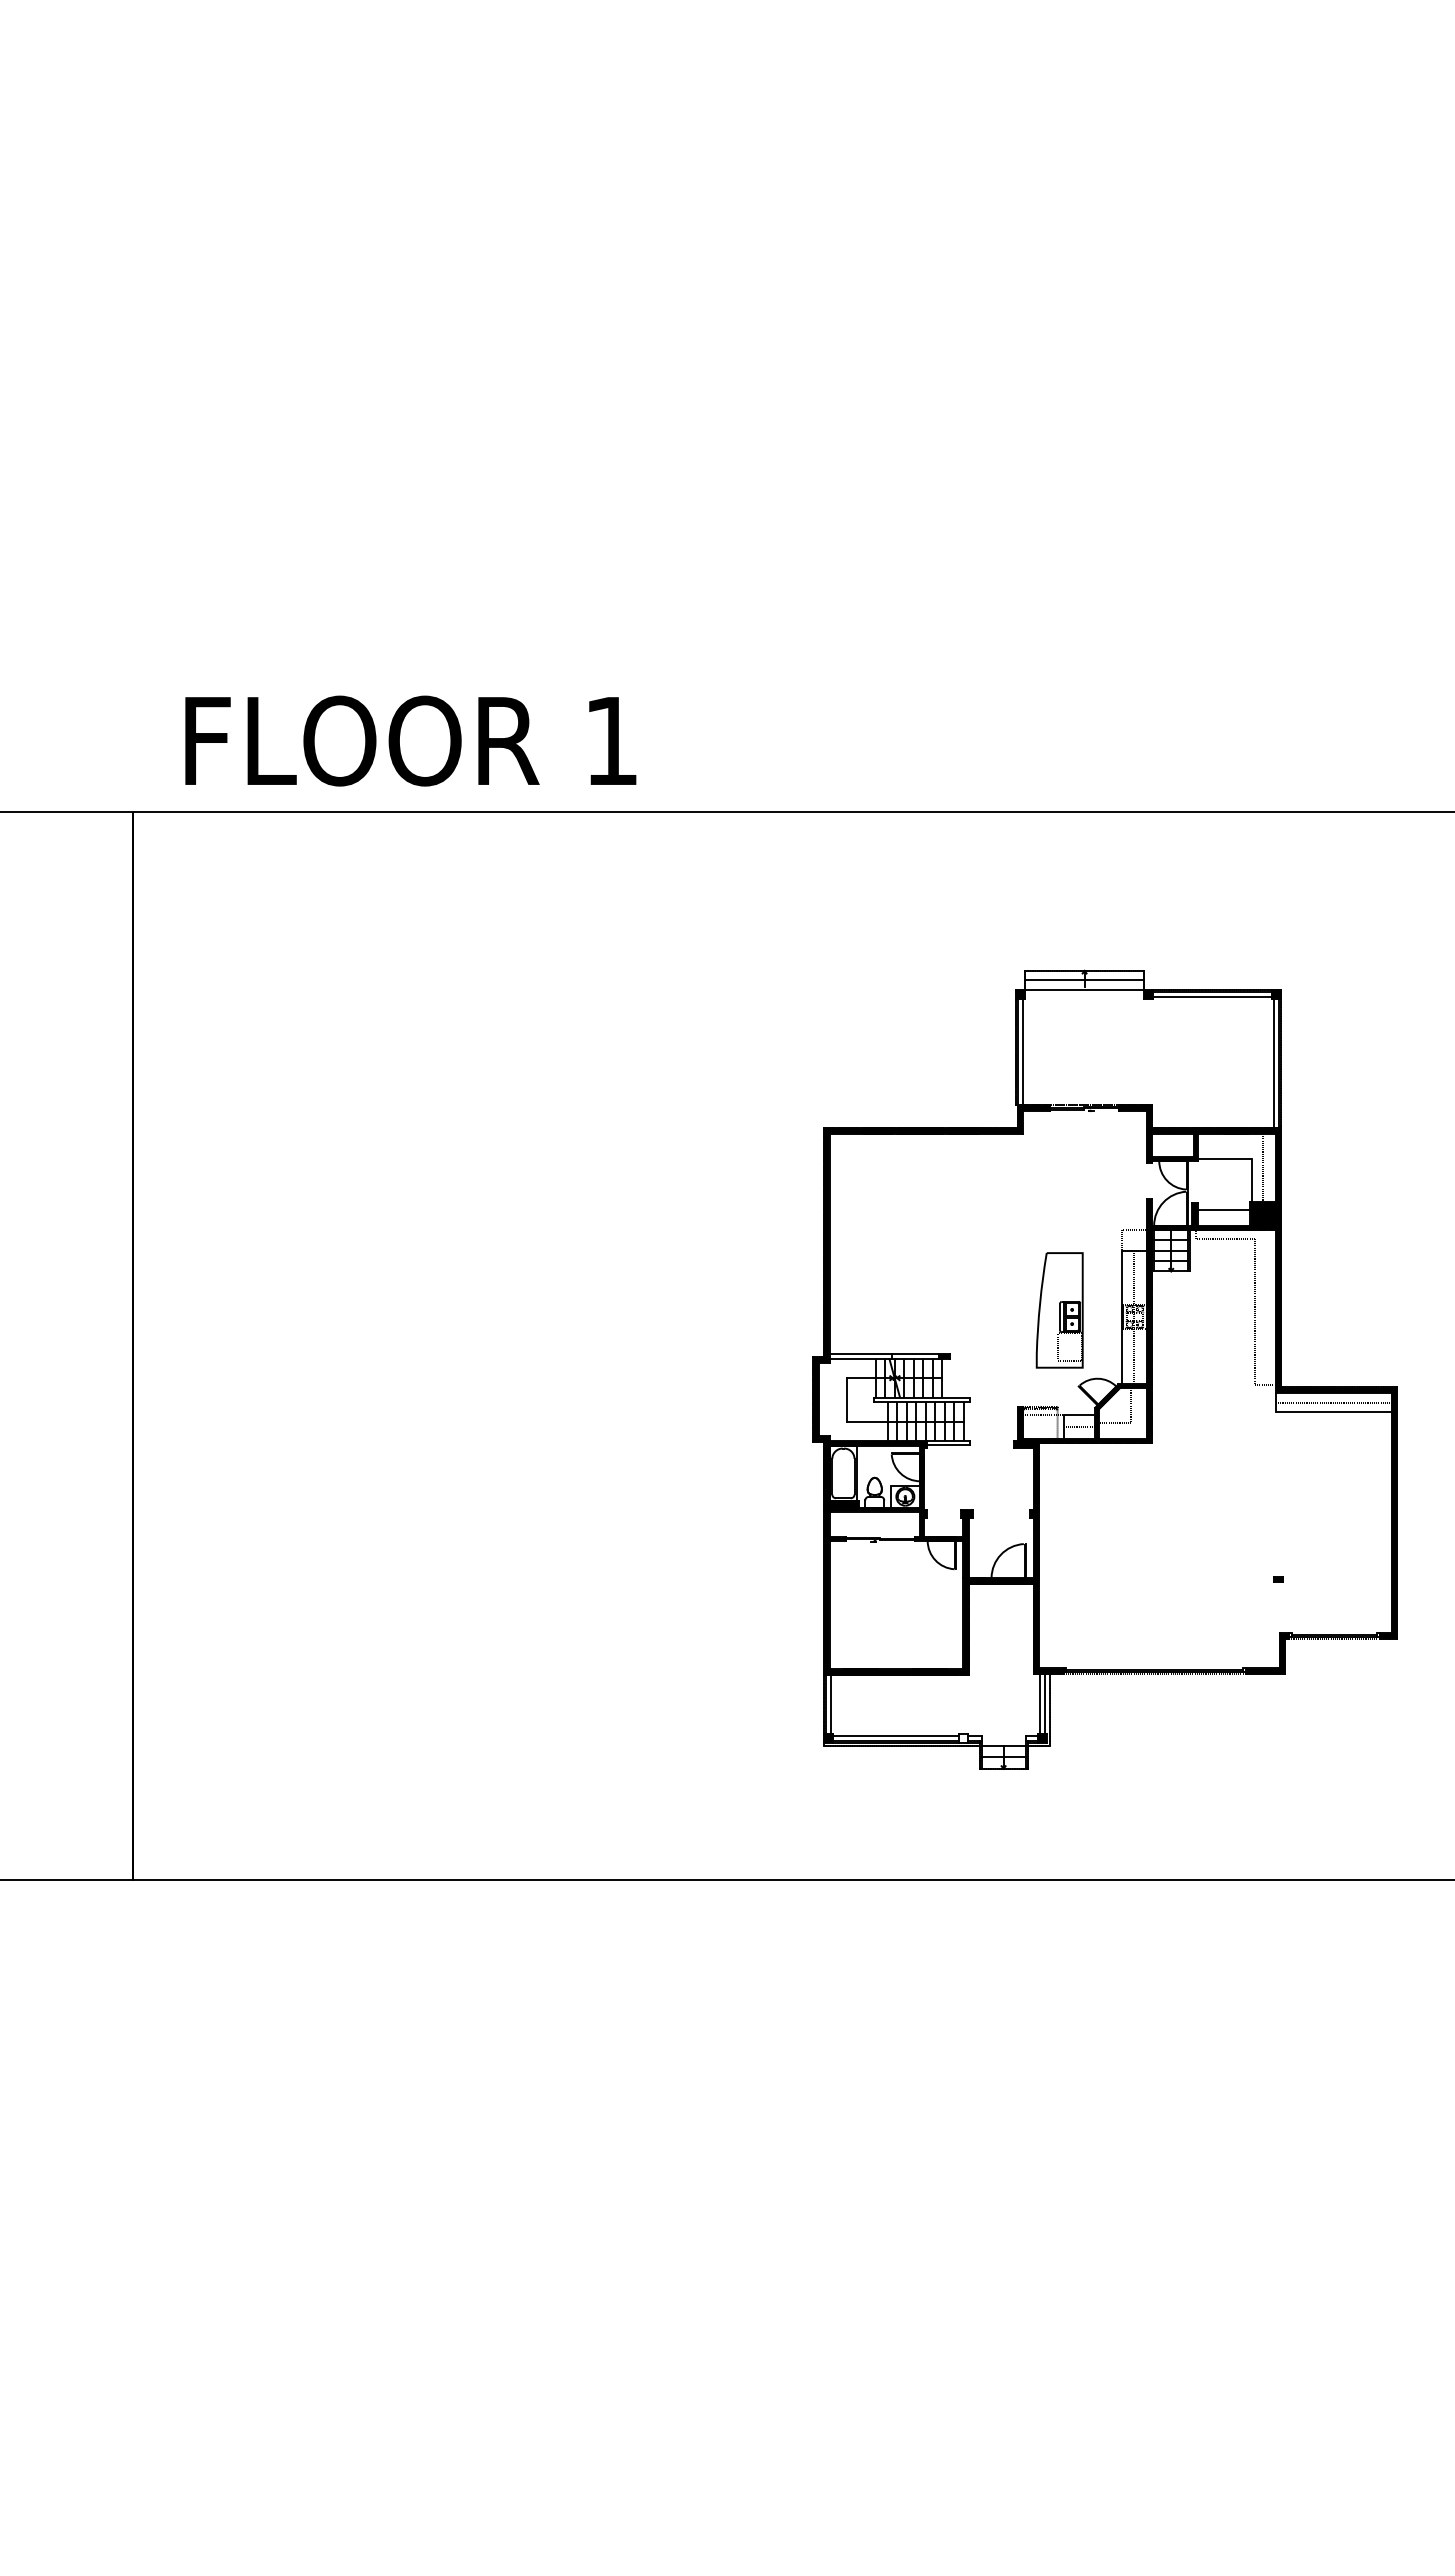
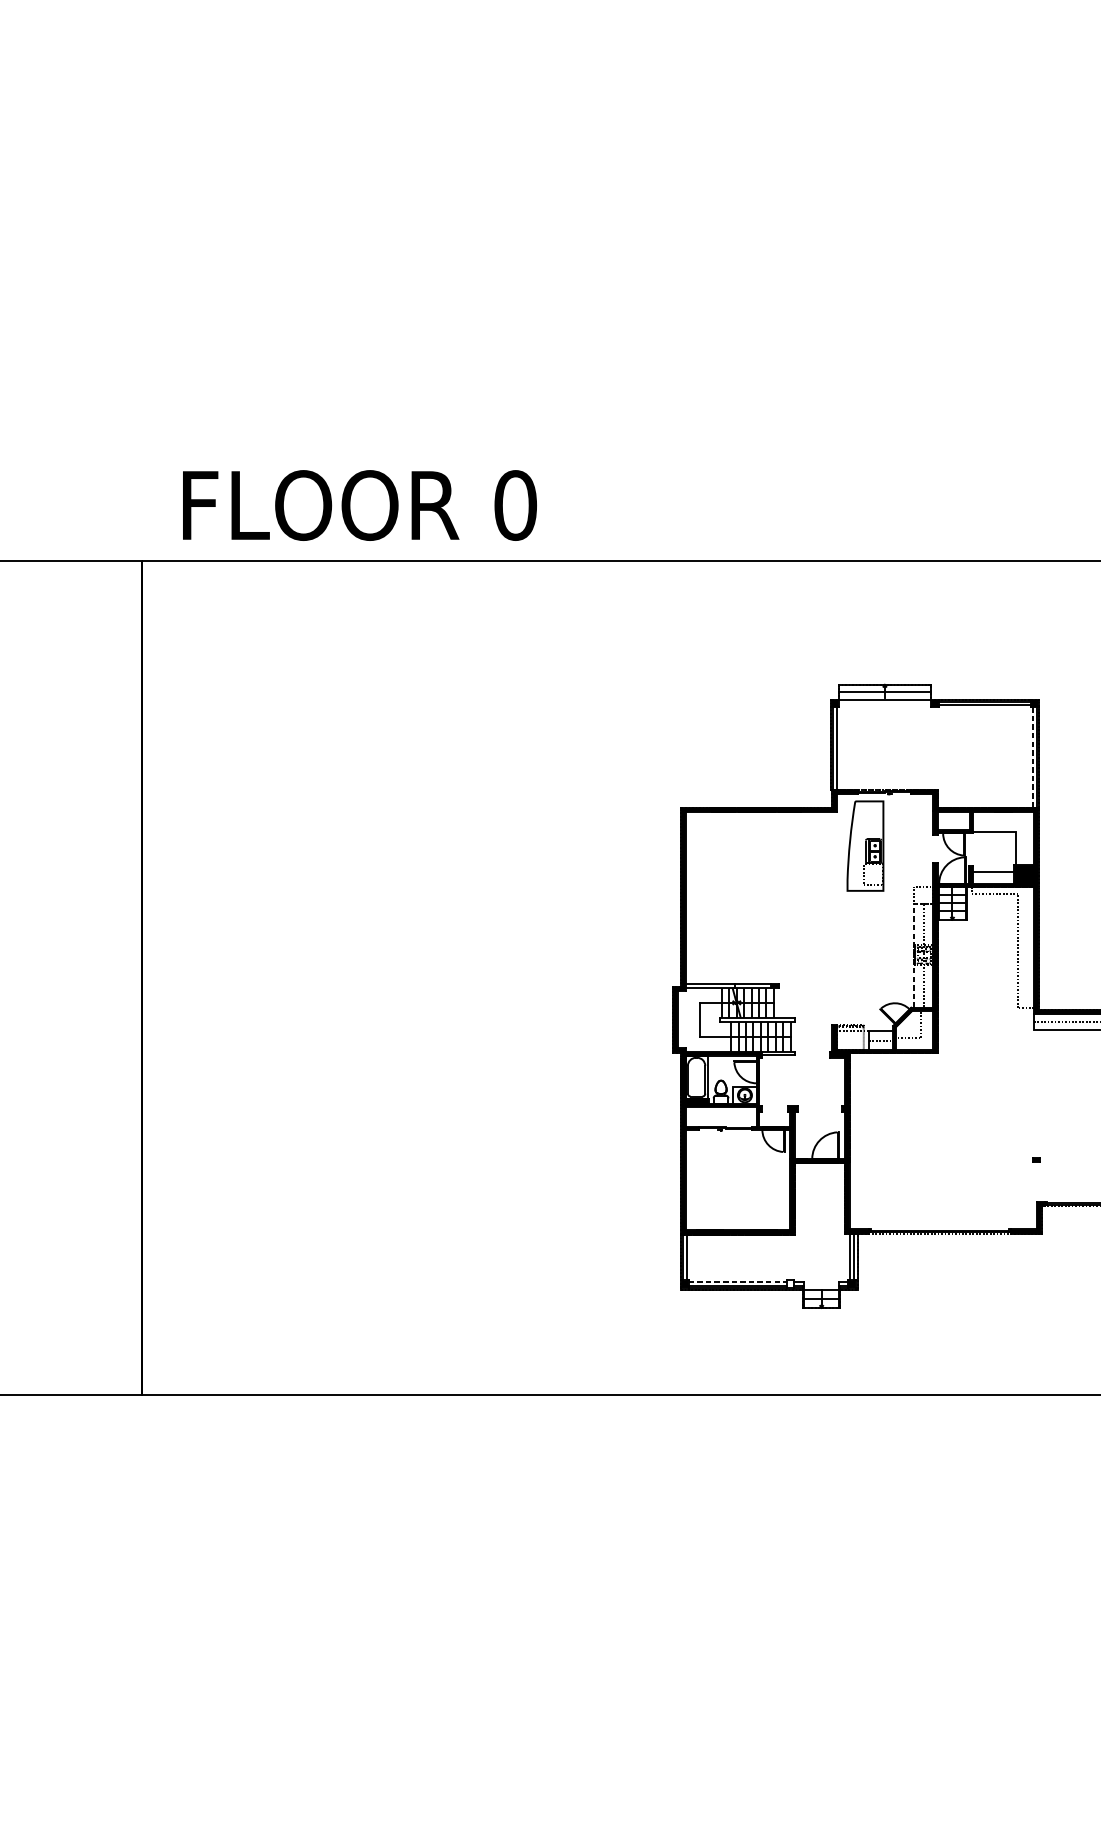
text: (611, 740) -> (515, 505), 1 -> 0
line: (1274, 1064) -> (1033, 757), solid -> dashed
line: (1263, 1167) -> (1024, 838), removed
line: (1121, 1304) -> (913, 945), solid -> dashed
part: (1059, 1310) -> (865, 846), moved
line: (895, 1736) -> (737, 1282), solid -> dashed

